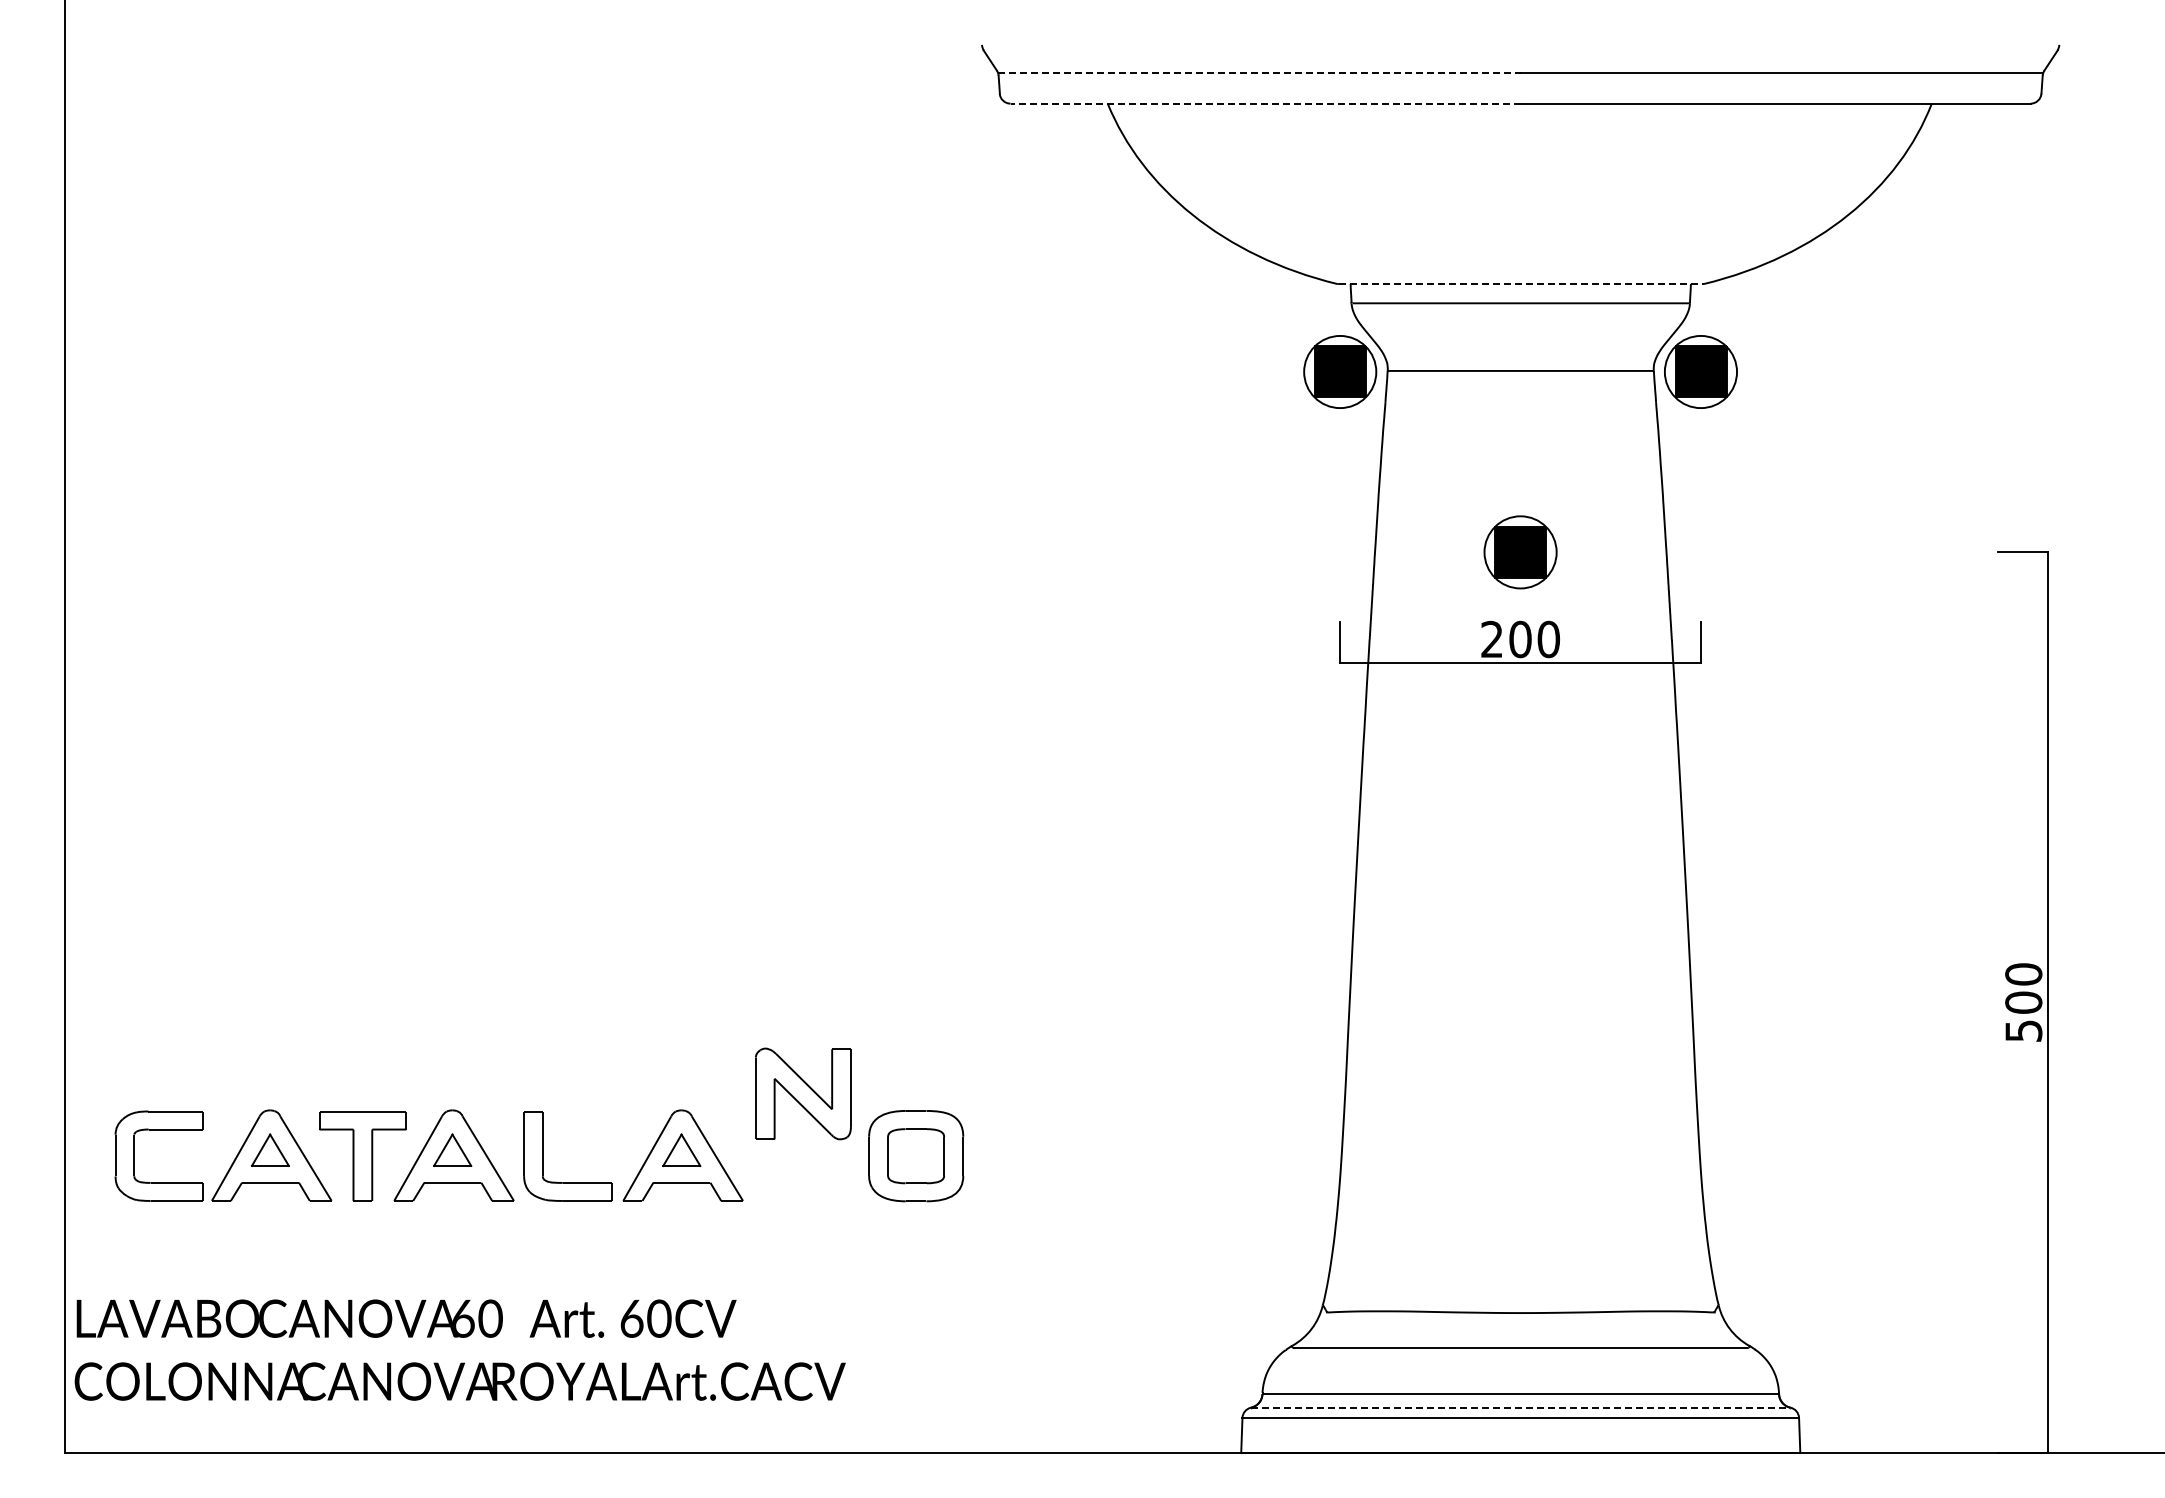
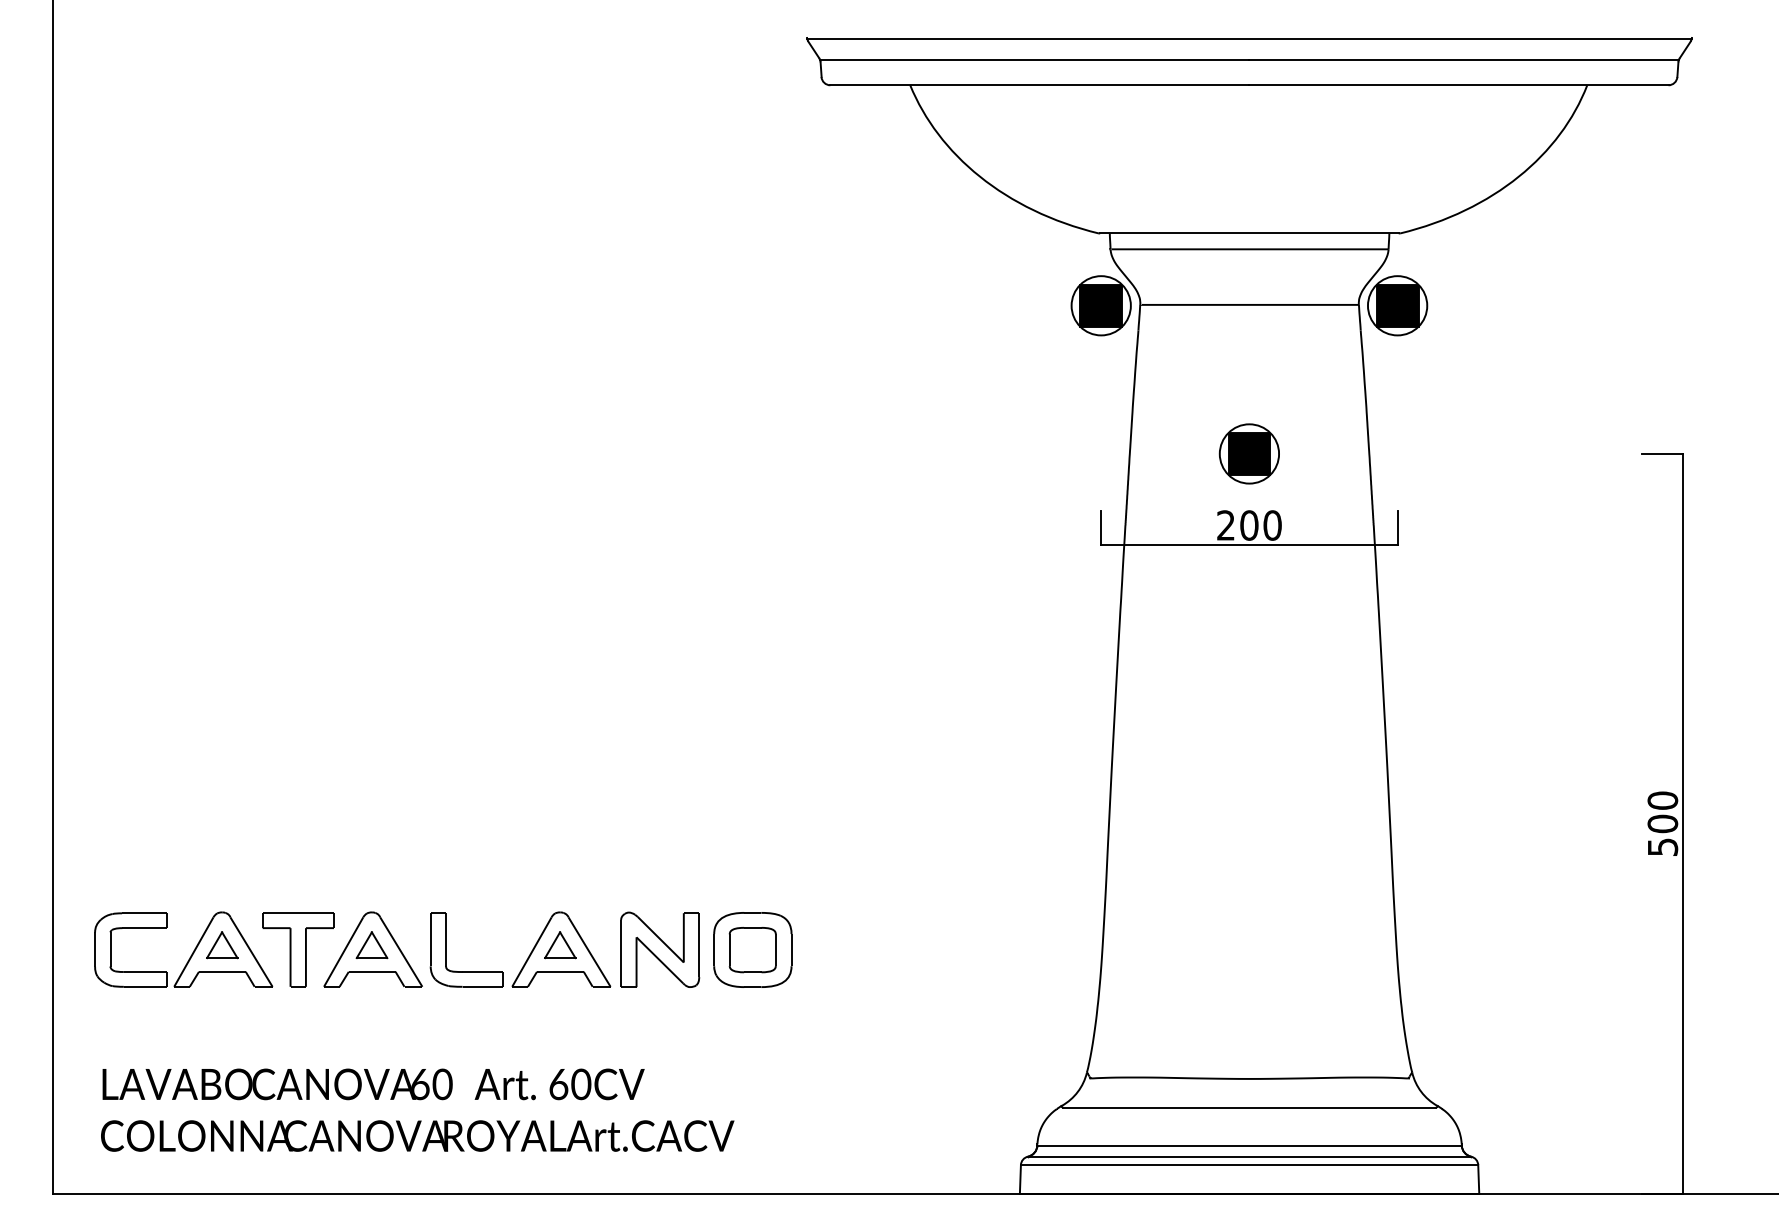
line: (1520, 47) -> (1249, 39), added
line: (1259, 73) -> (1034, 60), dashed -> solid
line: (1265, 103) -> (1039, 85), dashed -> solid
line: (1520, 284) -> (1249, 233), dashed -> solid
part: (803, 1093) -> (660, 949), moved
text: (459, 1349) -> (417, 1109), moved
line: (1520, 1407) -> (1249, 1156), dashed -> solid

